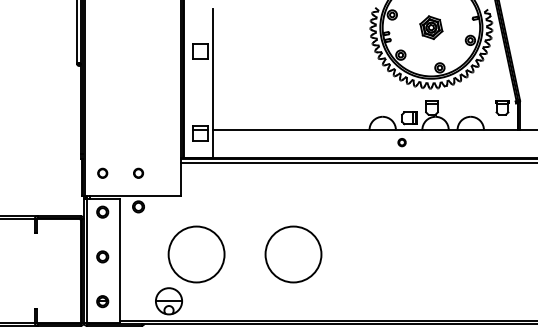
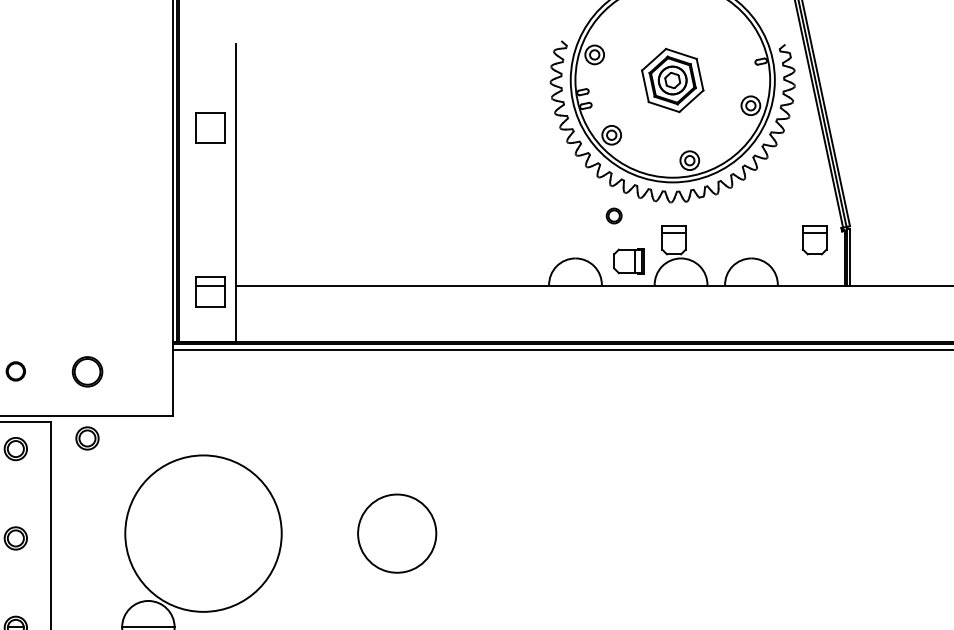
part: (431, 27) -> (672, 79), size x1.4
part: (401, 142) -> (613, 215), moved
part: (138, 172) -> (87, 369), size x1.6
circle: (196, 254) -> (203, 533), size x1.4
circle: (293, 254) -> (397, 533), size x0.7

